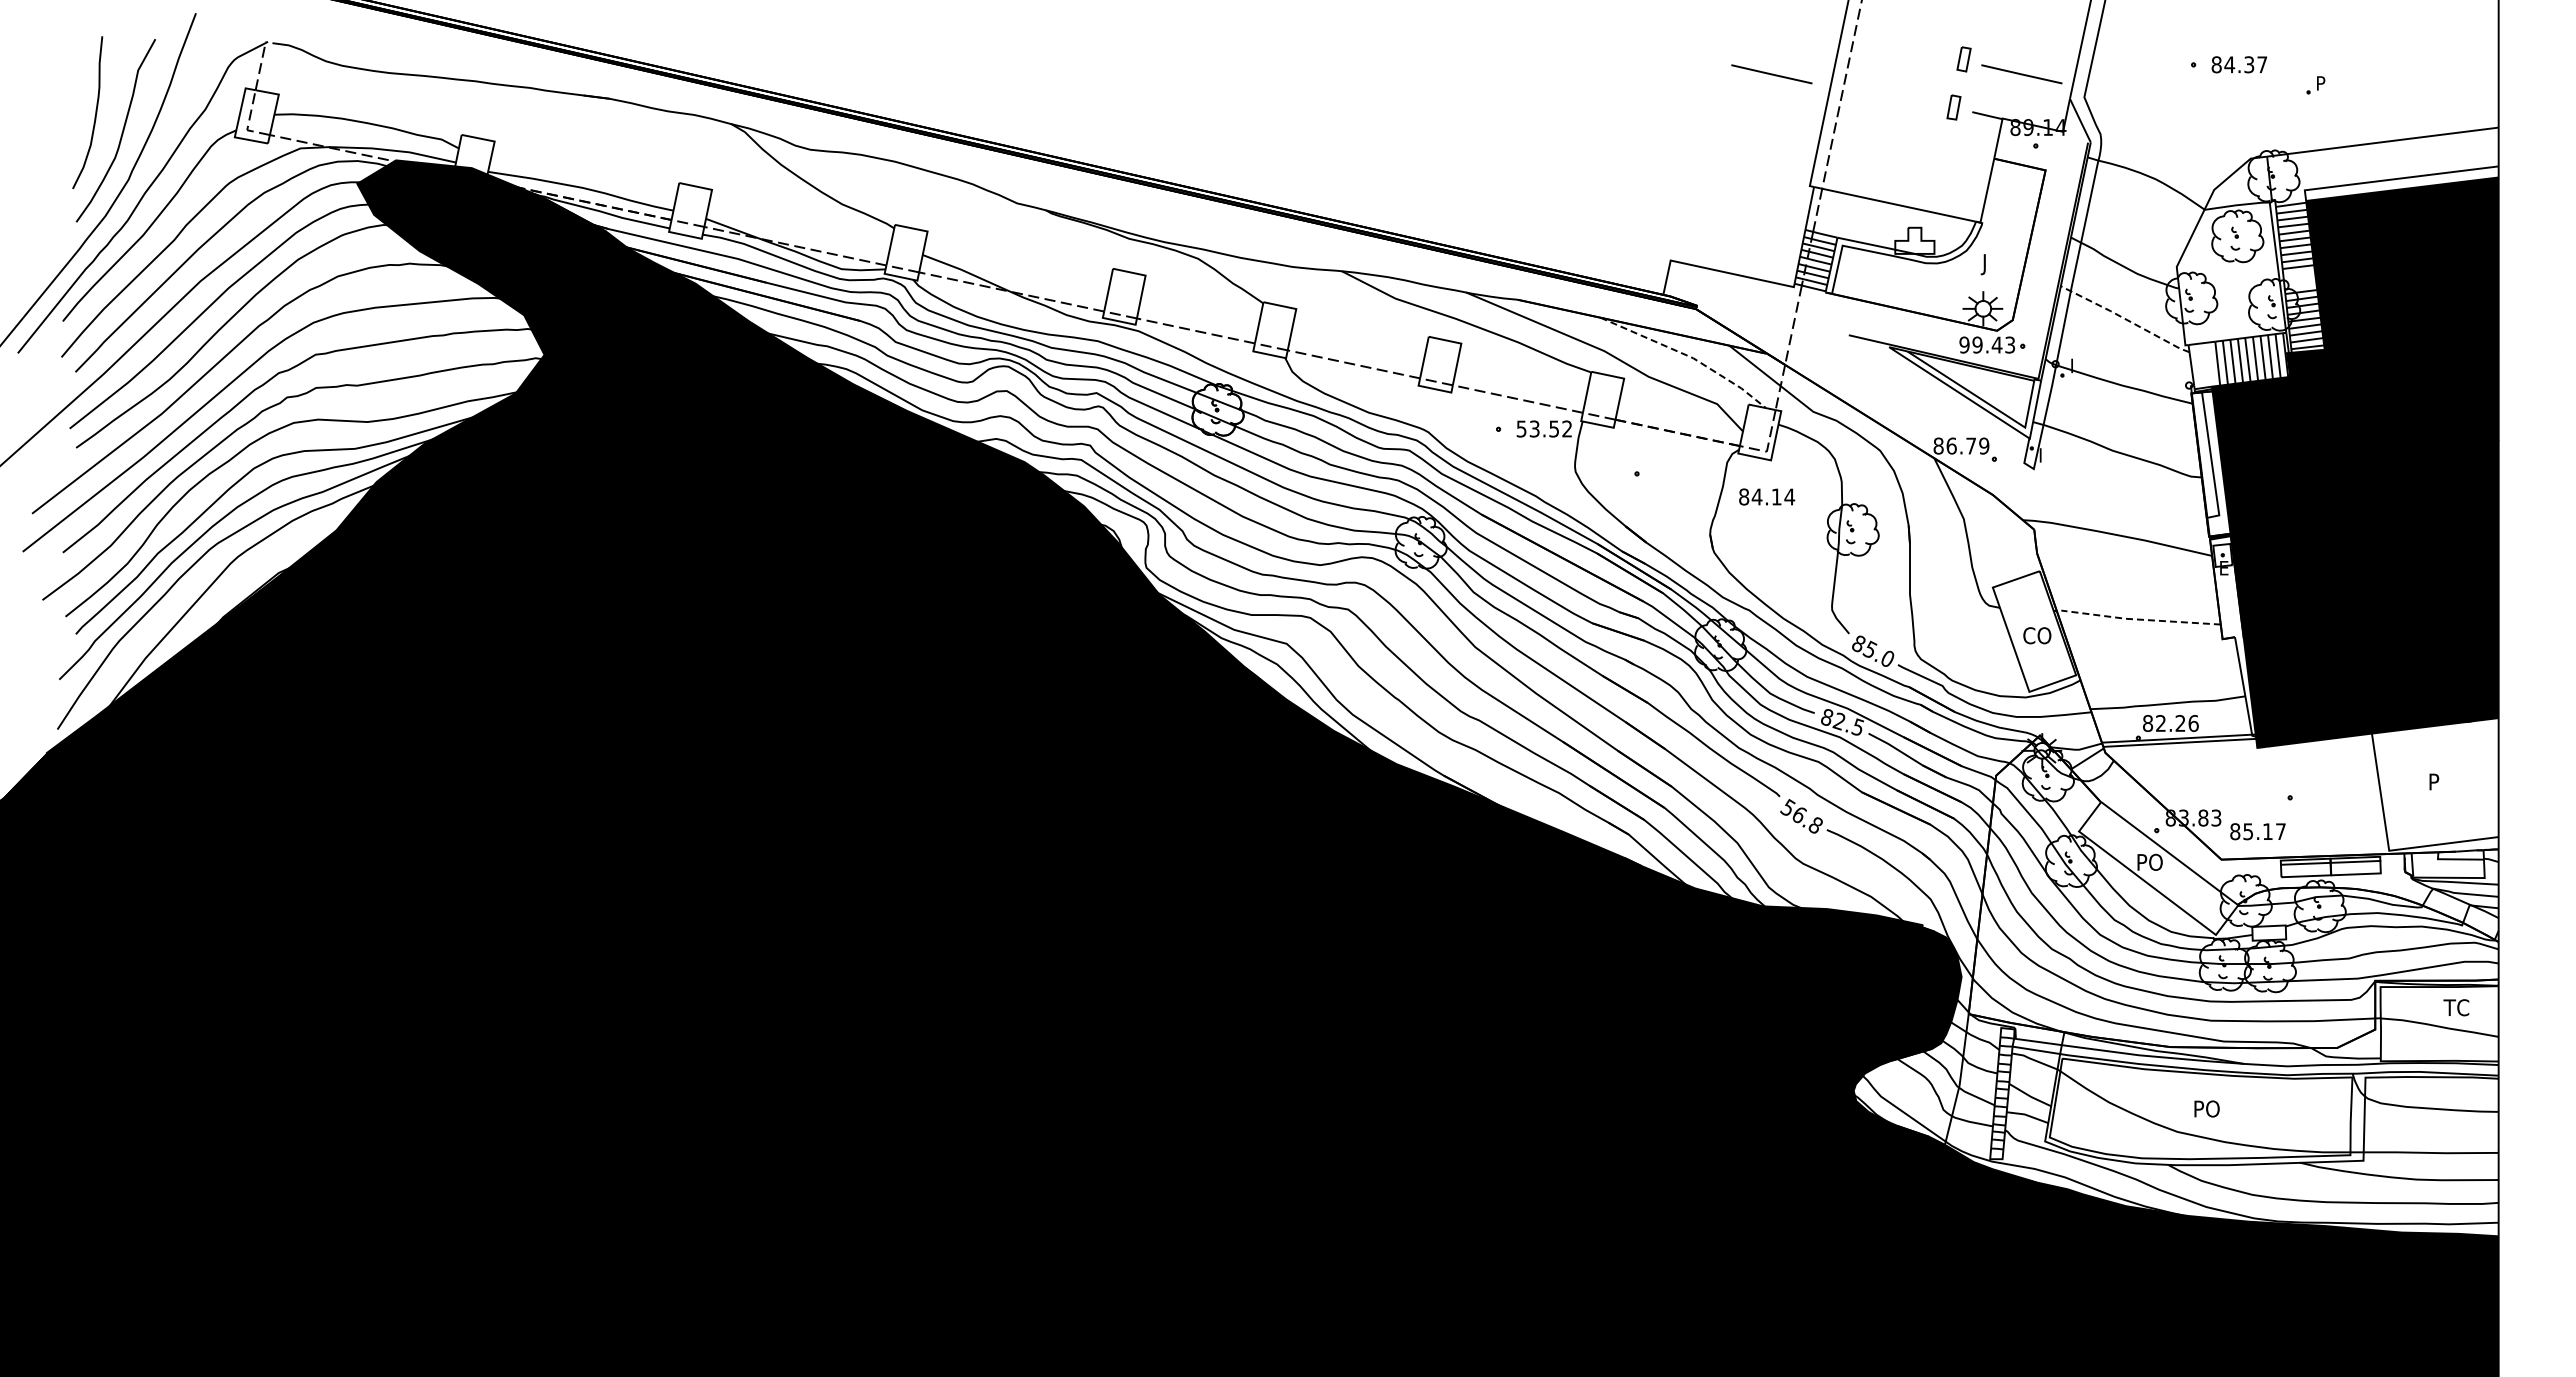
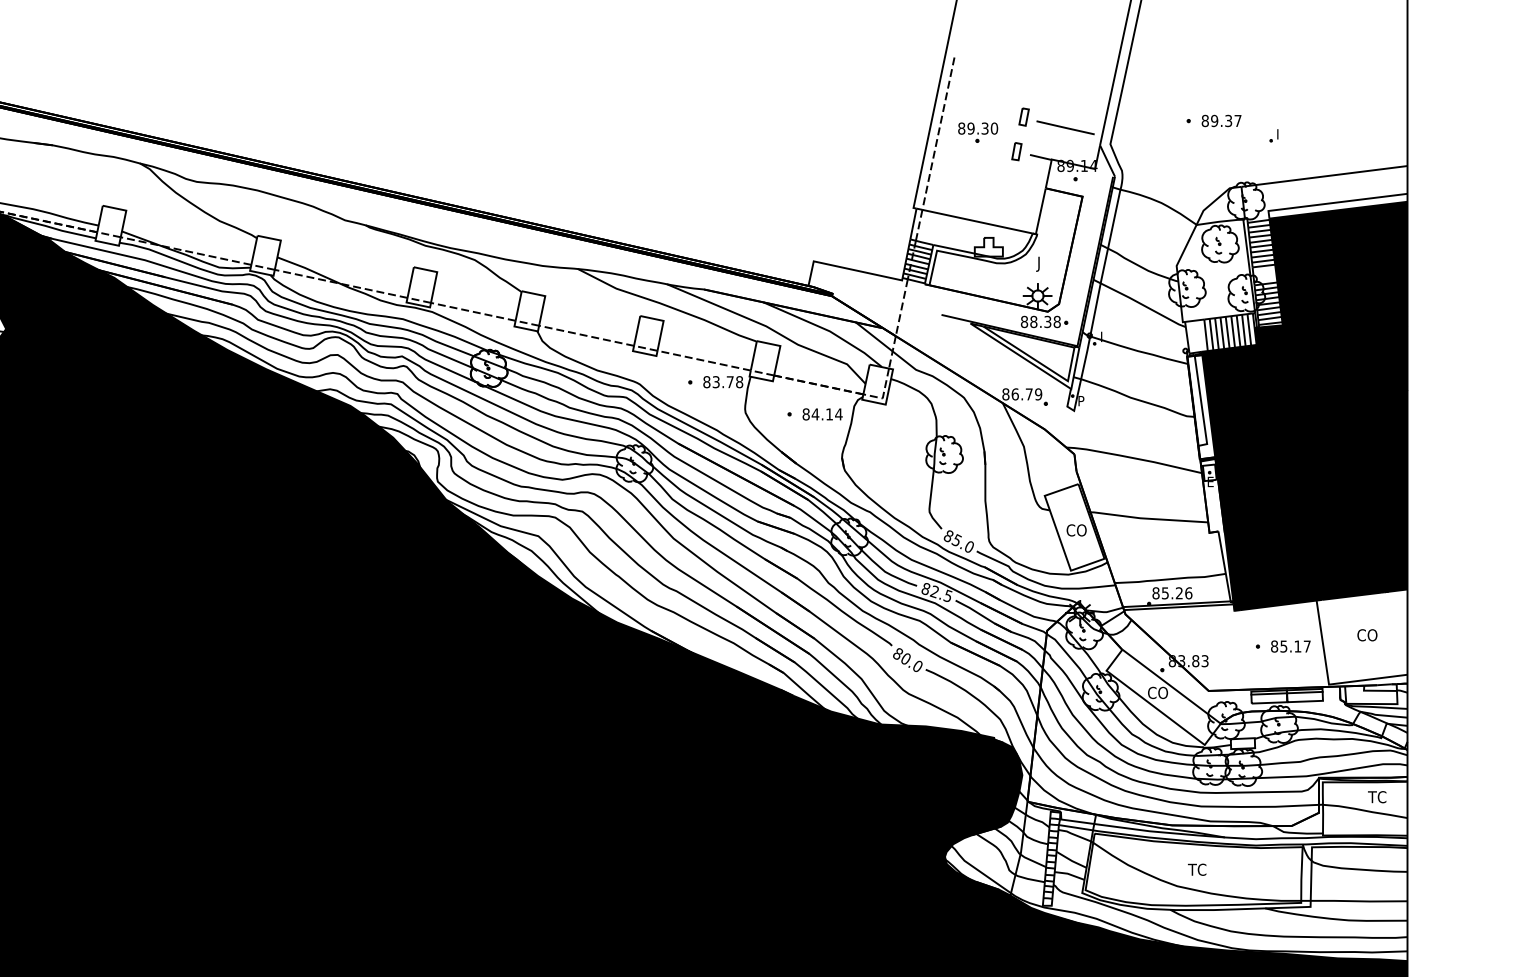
text: (2229, 64) -> (1214, 120), 84.37 -> 89.37
line: (1771, 74) -> (886, 127), removed
part: (1899, 80) -> (977, 132), added
text: (2321, 80) -> (1280, 132), P -> I
line: (2125, 319) -> (1139, 303), dashed -> solid
text: (1987, 344) -> (1040, 321), 99.43 -> 88.38
line: (1688, 356) -> (826, 330), dashed -> solid
text: (1544, 428) -> (723, 381), 53.52 -> 83.78
text: (2044, 452) -> (1081, 399), I -> P
text: (1767, 496) -> (822, 414), moved
line: (2135, 619) -> (1147, 518), dashed -> solid
text: (2160, 723) -> (1165, 593), 82.26 -> 85.26
text: (2442, 781) -> (1367, 634), P -> CO
text: (1801, 816) -> (907, 660), 56.8 -> 80.0
text: (2257, 831) -> (1290, 646), moved
text: (2150, 861) -> (1157, 692), PO -> CO
text: (2205, 1108) -> (1197, 869), PO -> TC

